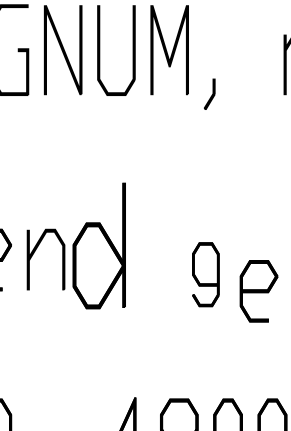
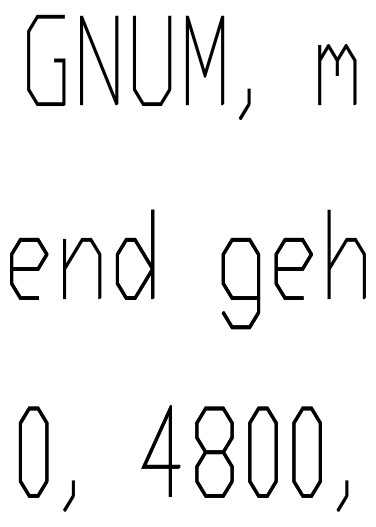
part: (98, 245) -> (134, 254), size x0.71
part: (205, 274) -> (240, 283), size x1.43
part: (258, 290) -> (293, 268), moved

